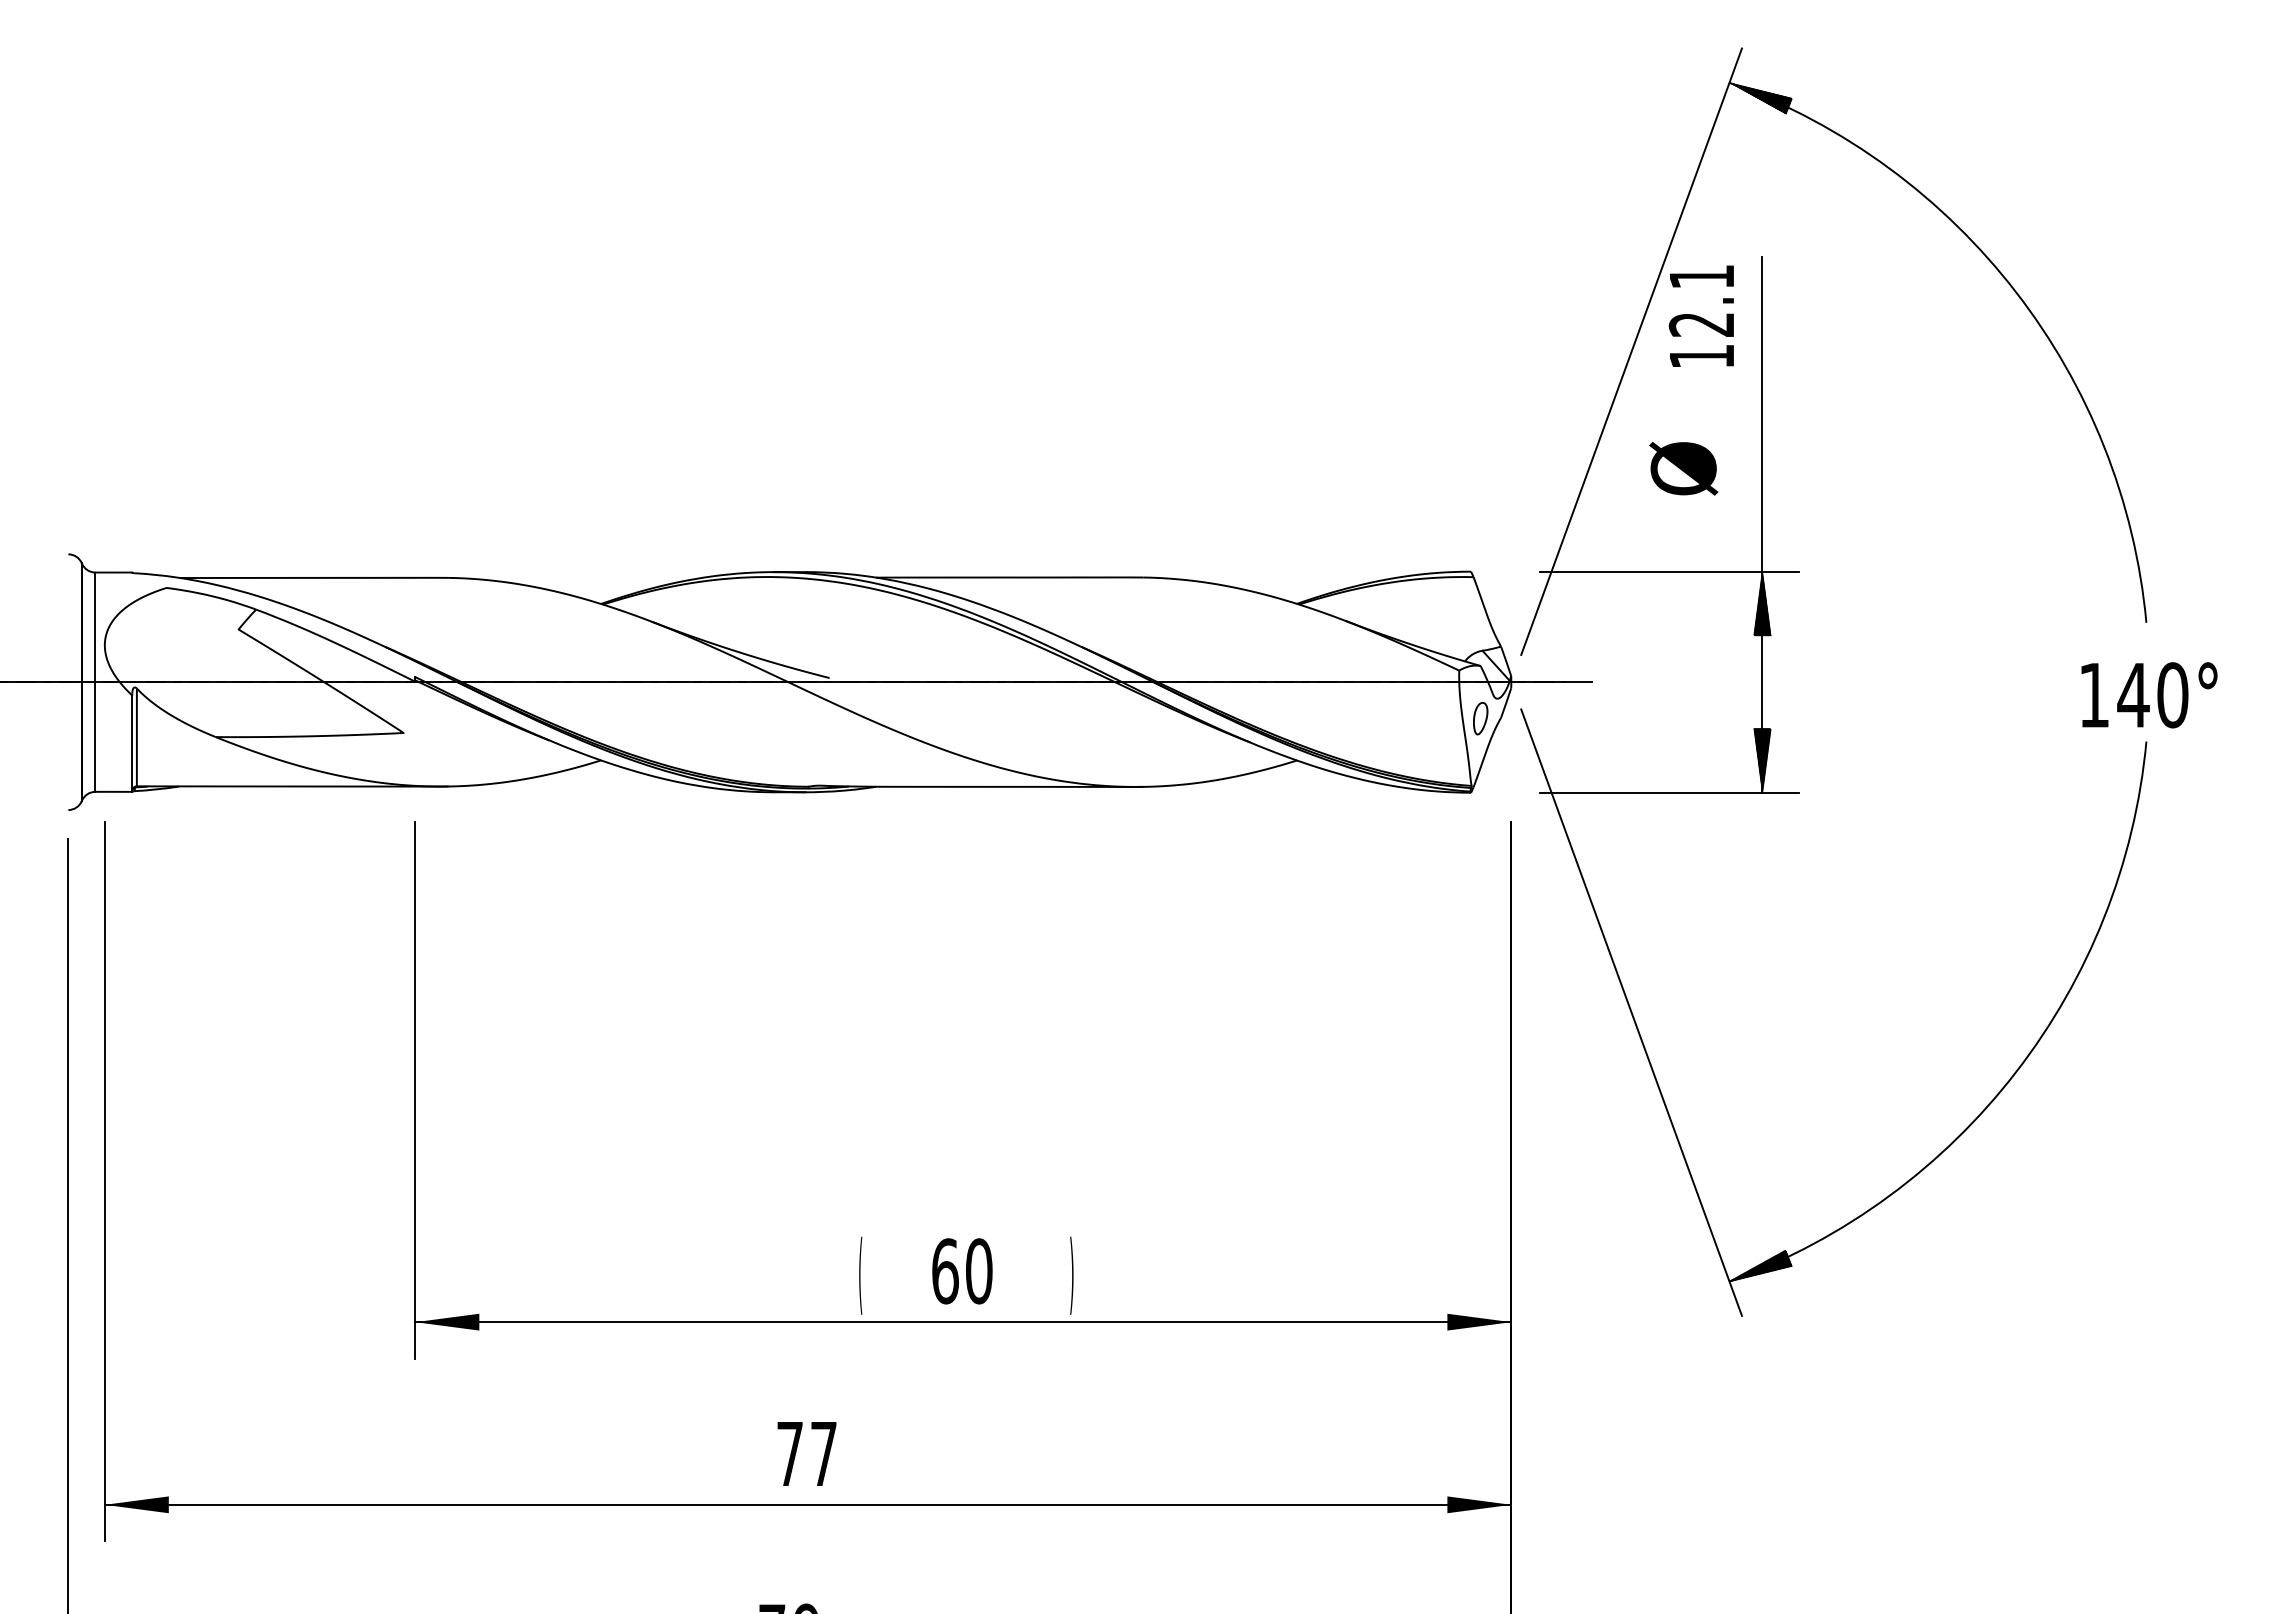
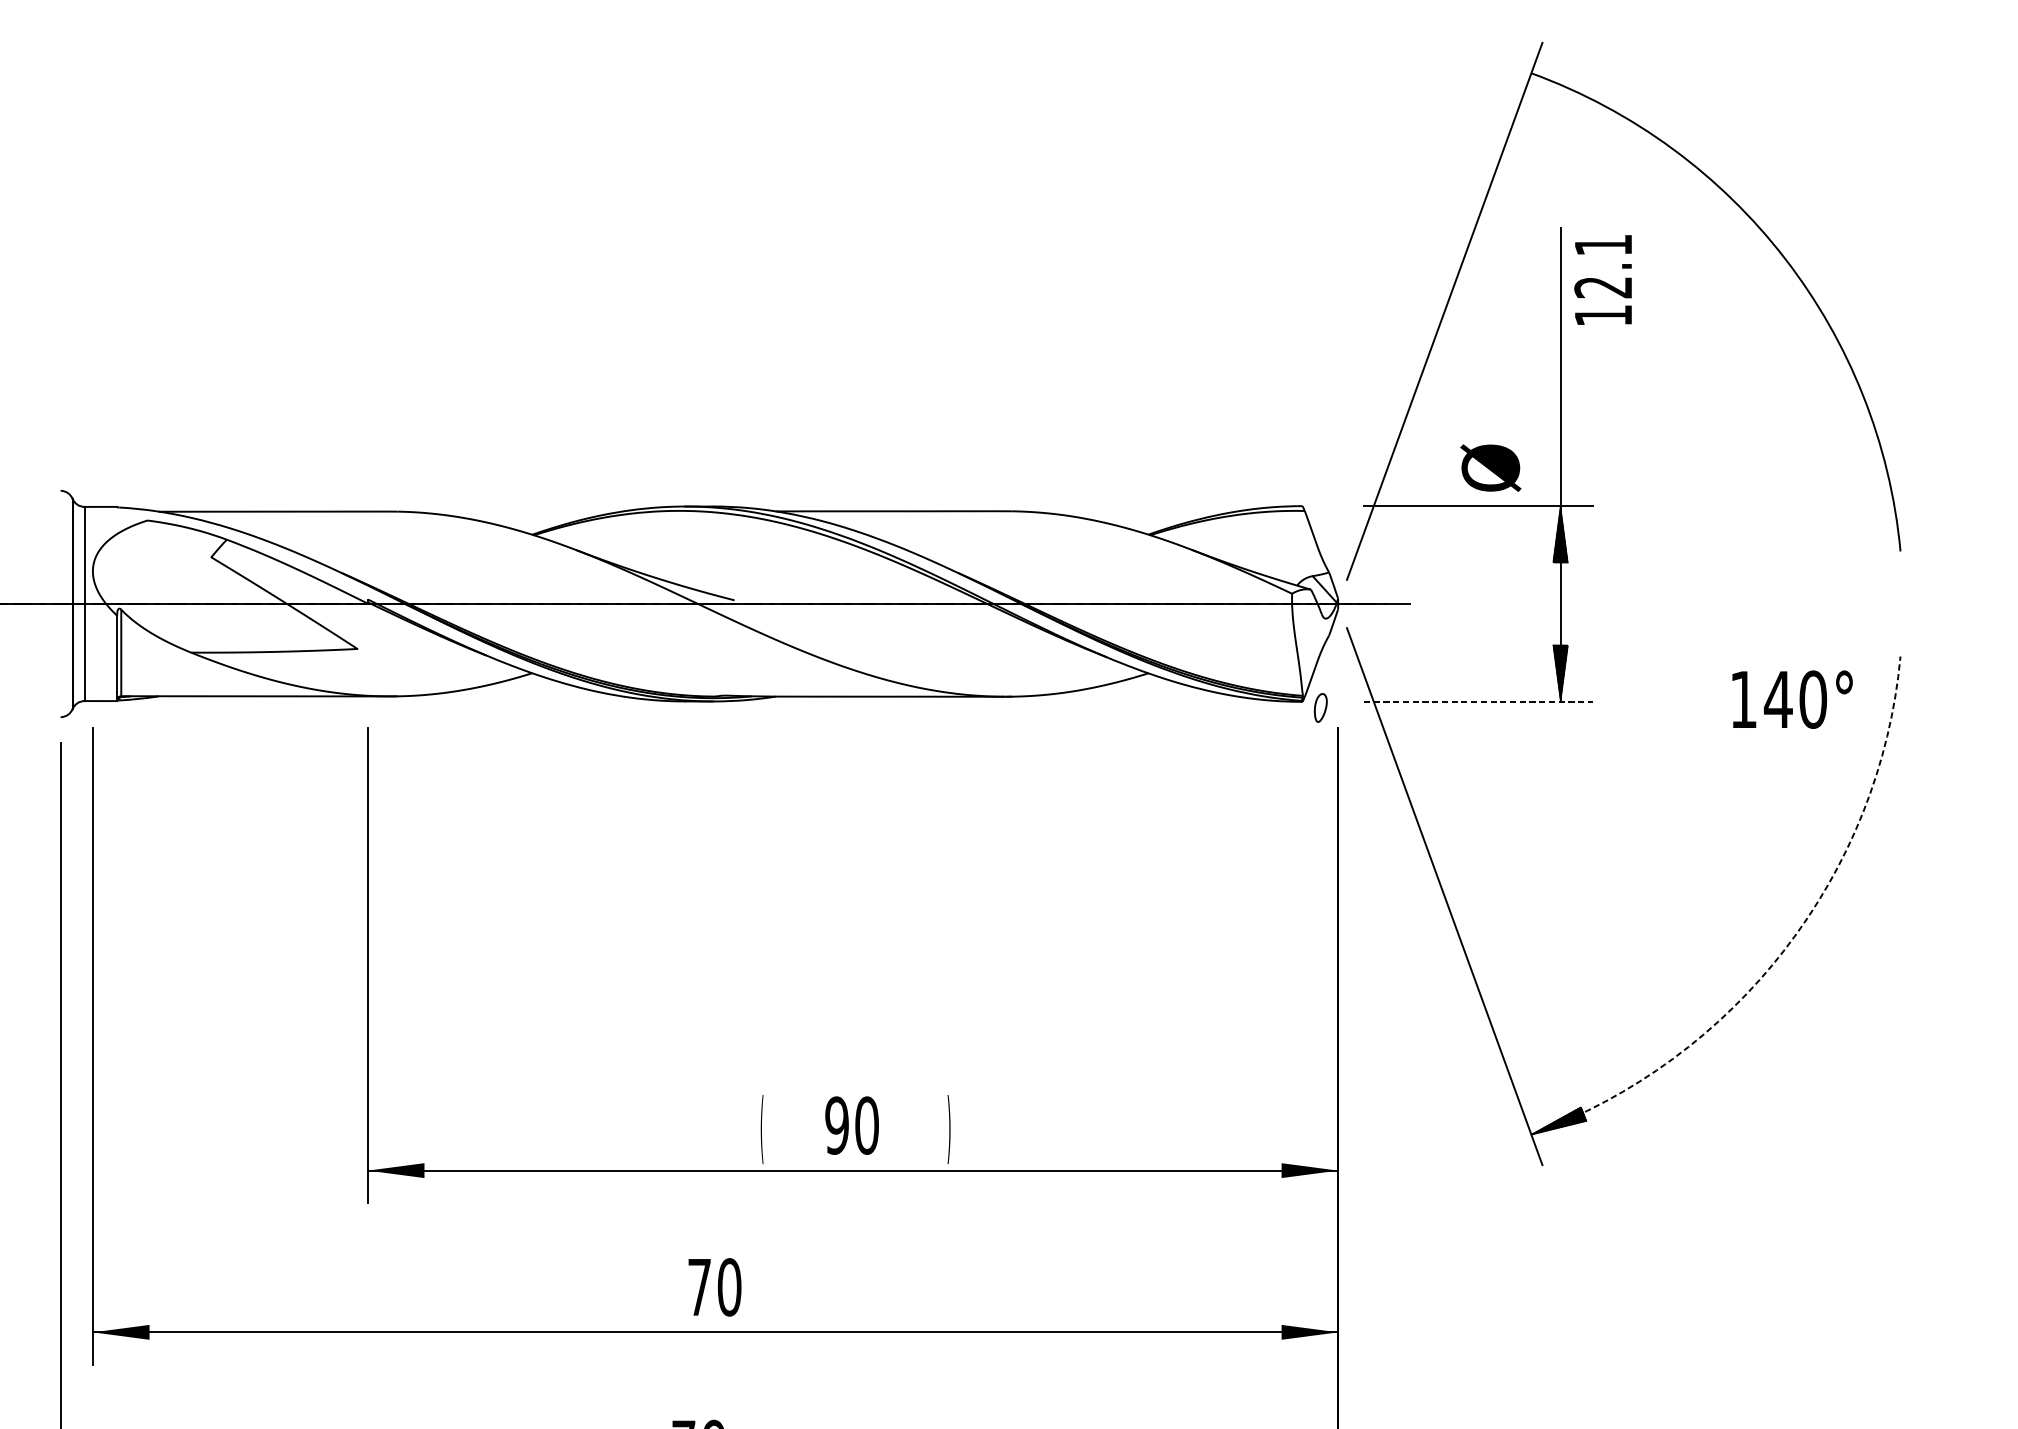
hatch: (1760, 97) -> (1558, 86), removed
text: (1700, 315) -> (1602, 279), moved
text: (1683, 468) -> (1490, 467), moved
text: (2149, 695) -> (1792, 699), moved
part: (1480, 718) -> (1320, 707), moved
line: (1670, 792) -> (1479, 701), solid -> dashed
arc: (2016, 1072) -> (1785, 949), solid -> dashed
text: (945, 1271) -> (837, 1125), 60 -> 90
text: (823, 1454) -> (729, 1287), 77 -> 70

